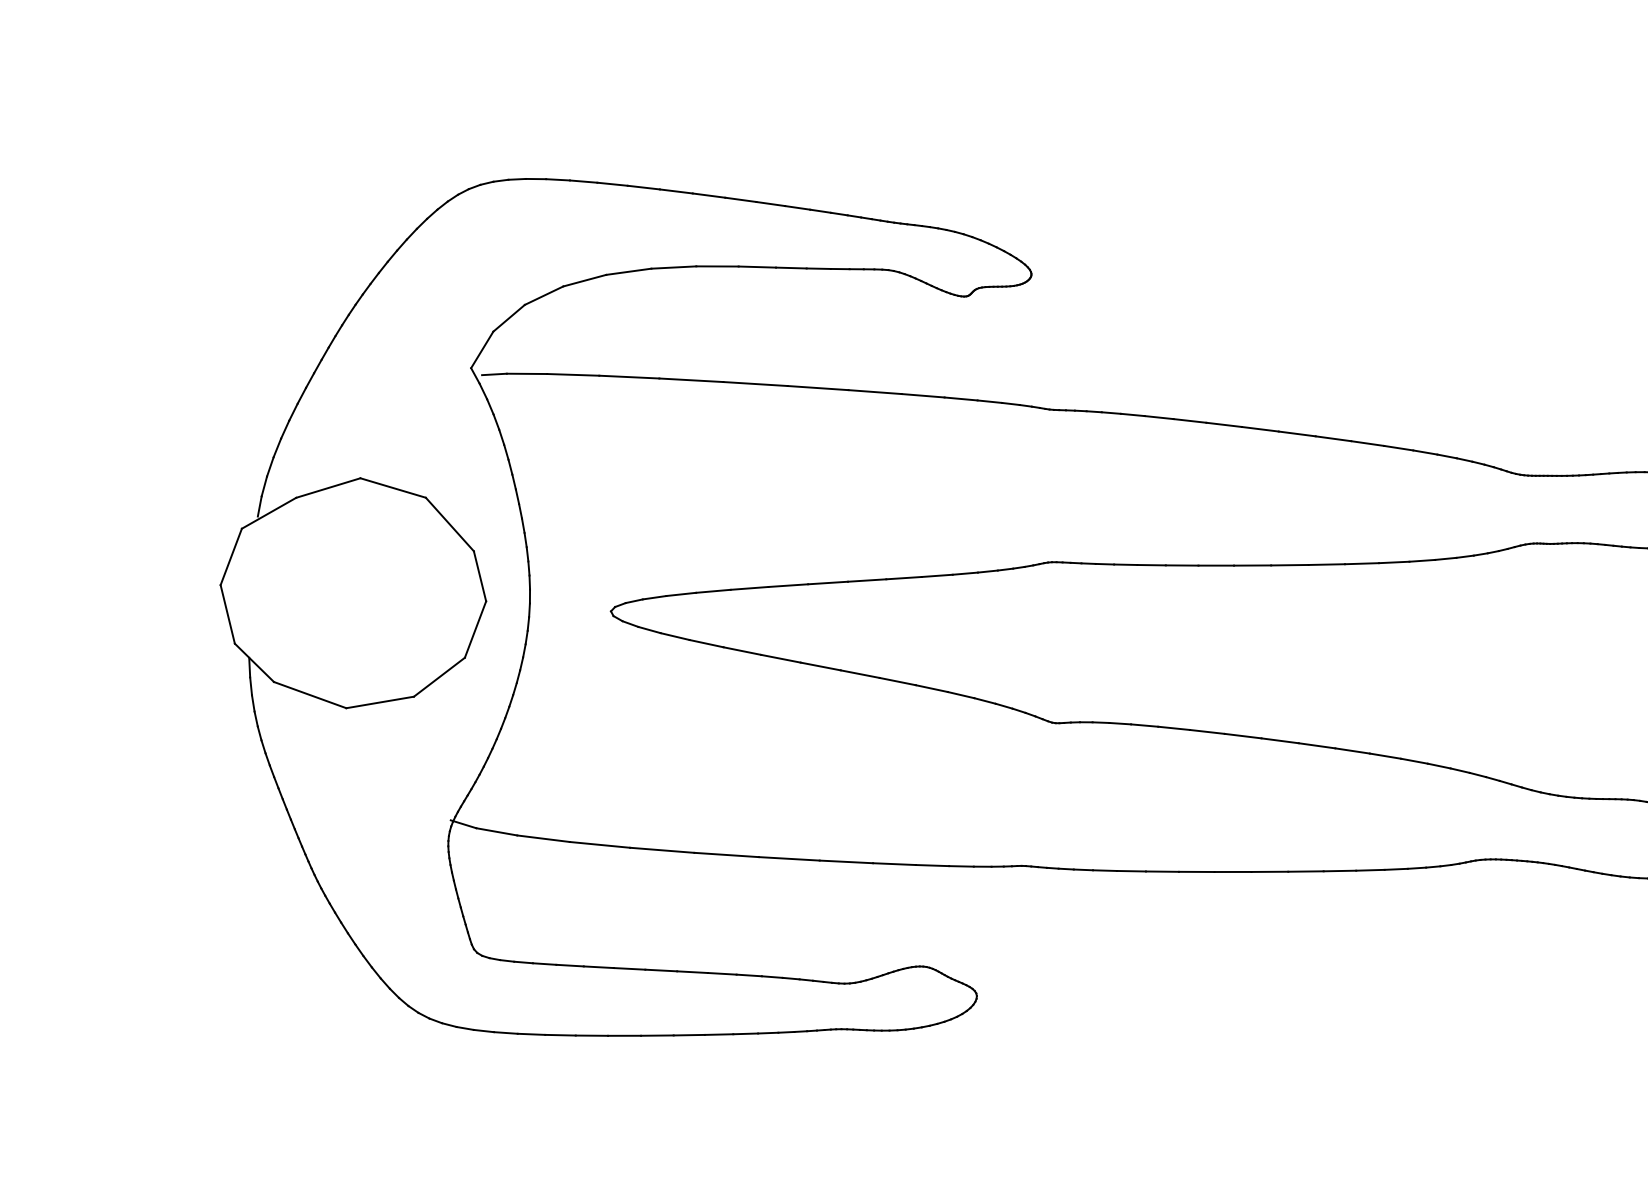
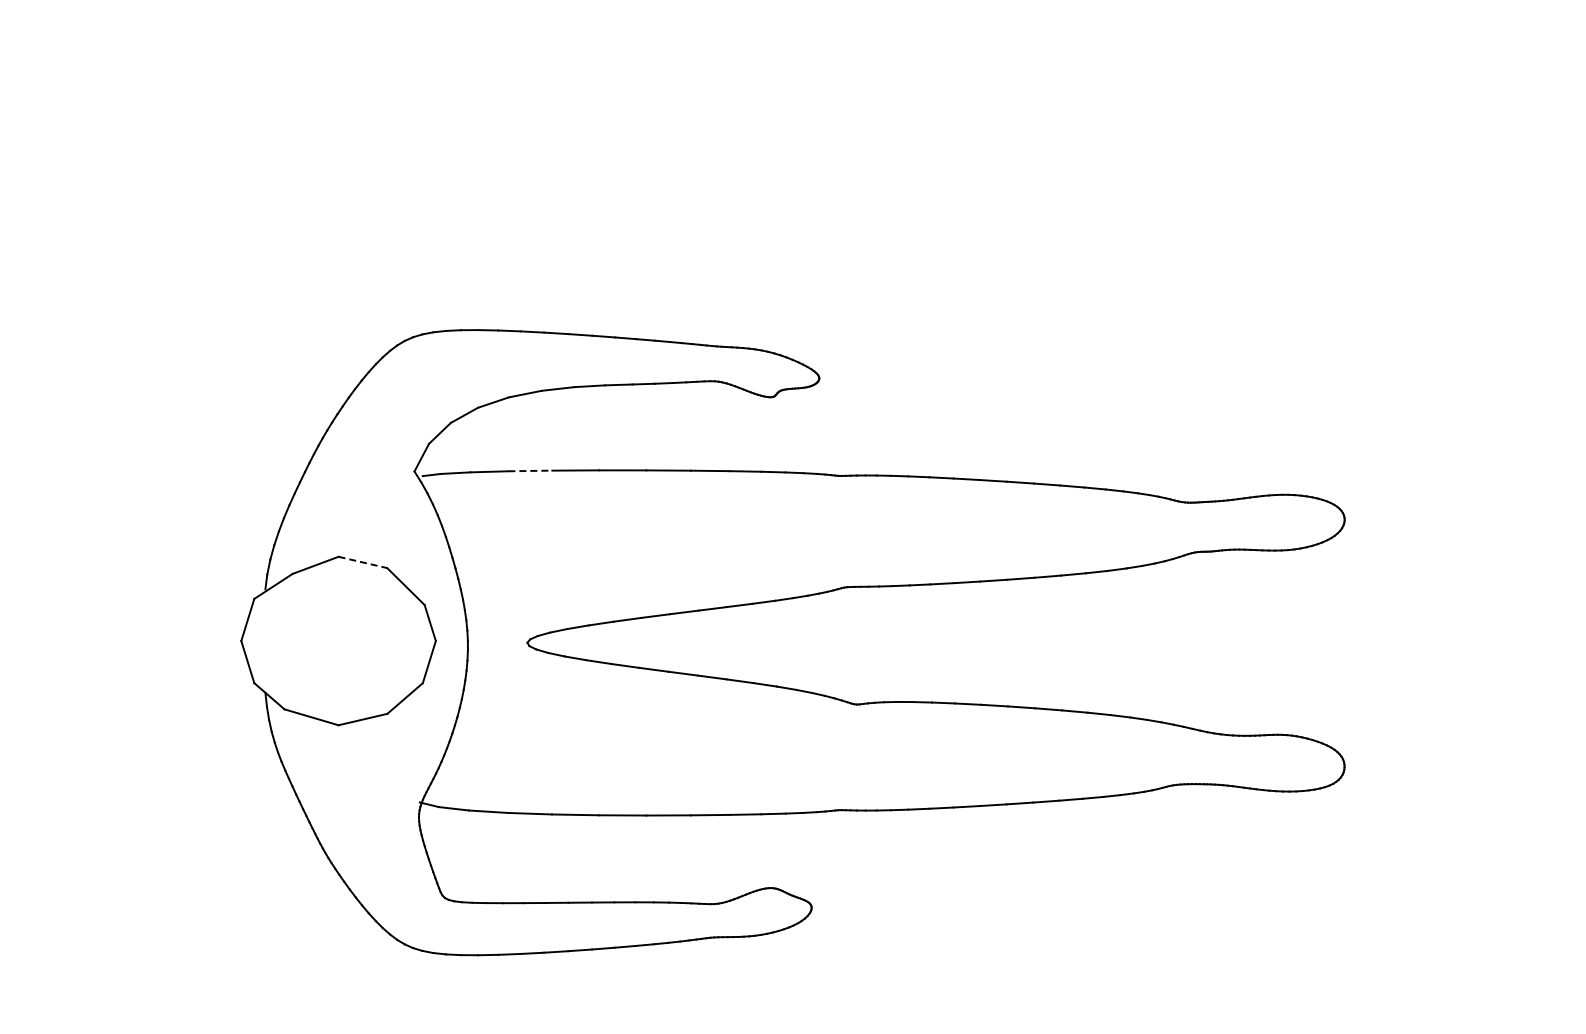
line: (629, 376) -> (530, 470), solid -> dashed
line: (392, 488) -> (362, 562), solid -> dashed

